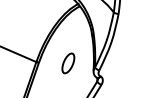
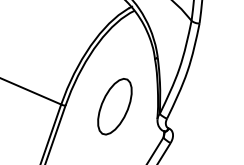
part: (68, 63) -> (115, 106), size x1.67

